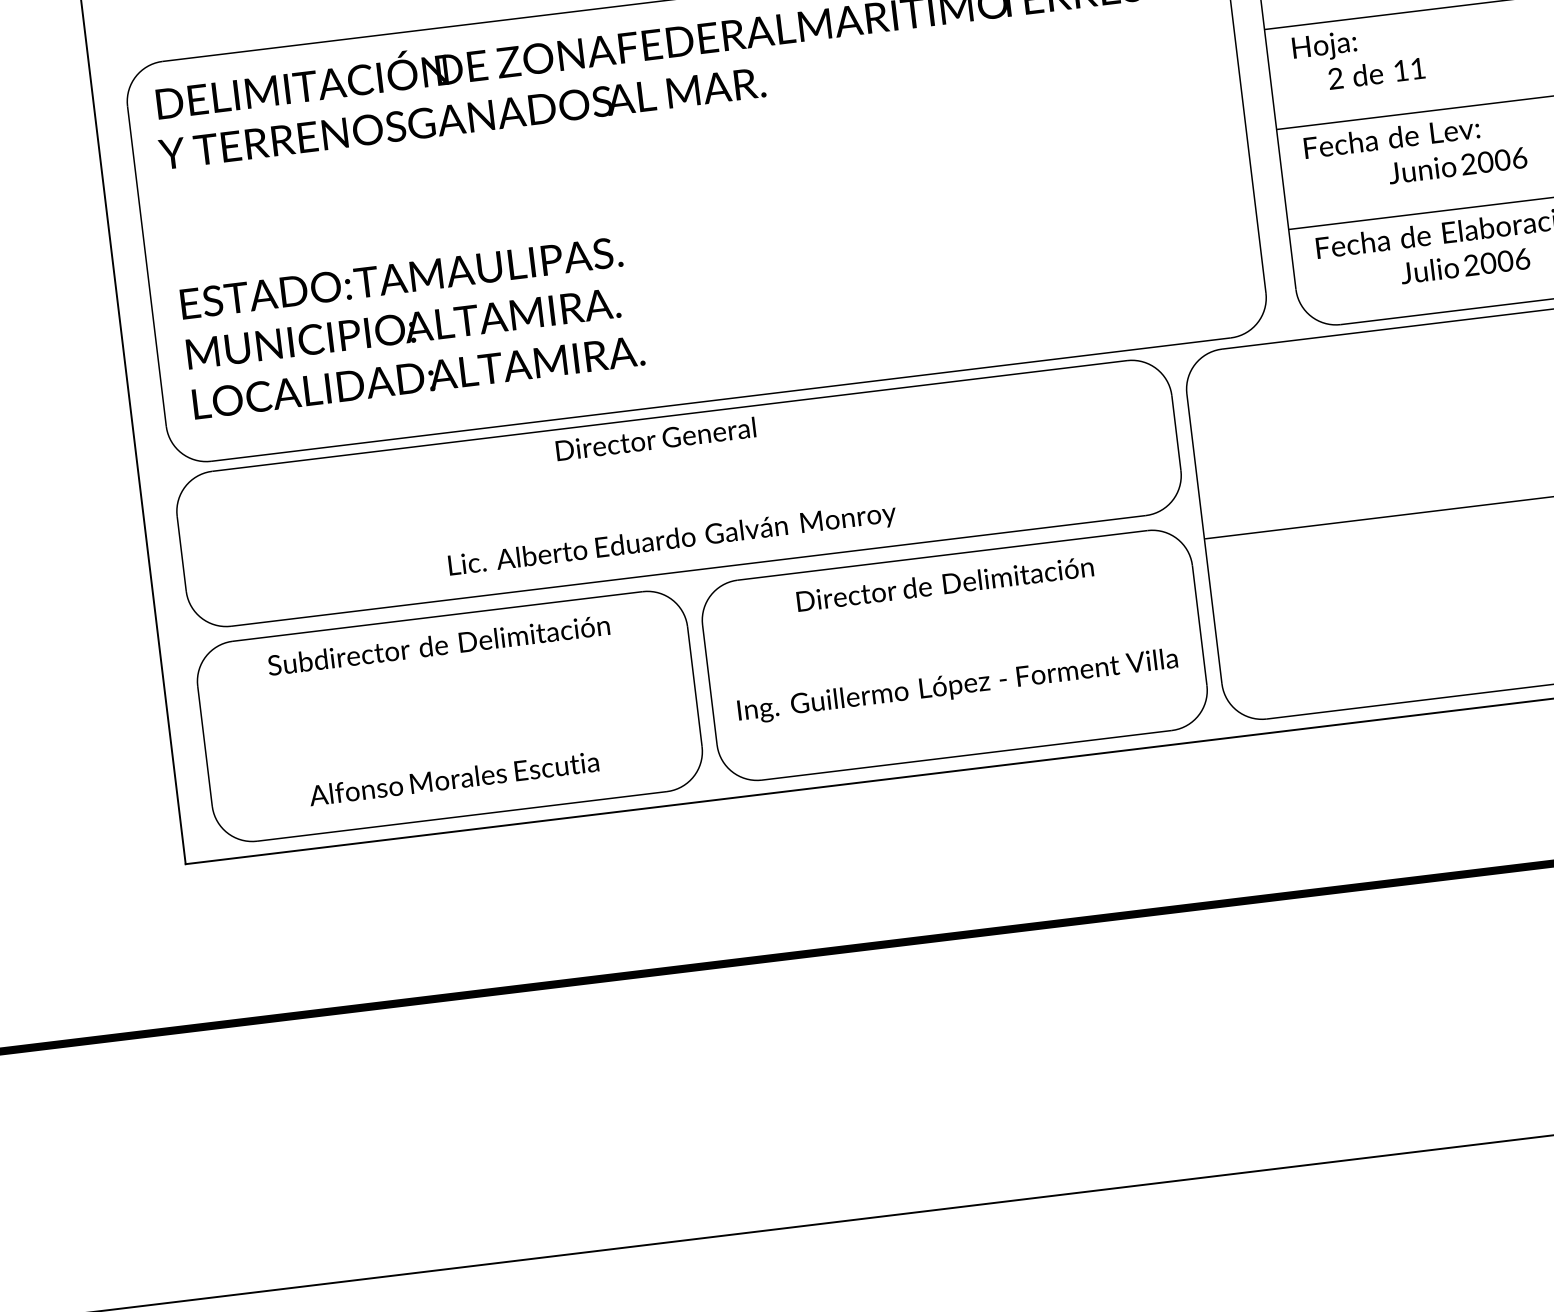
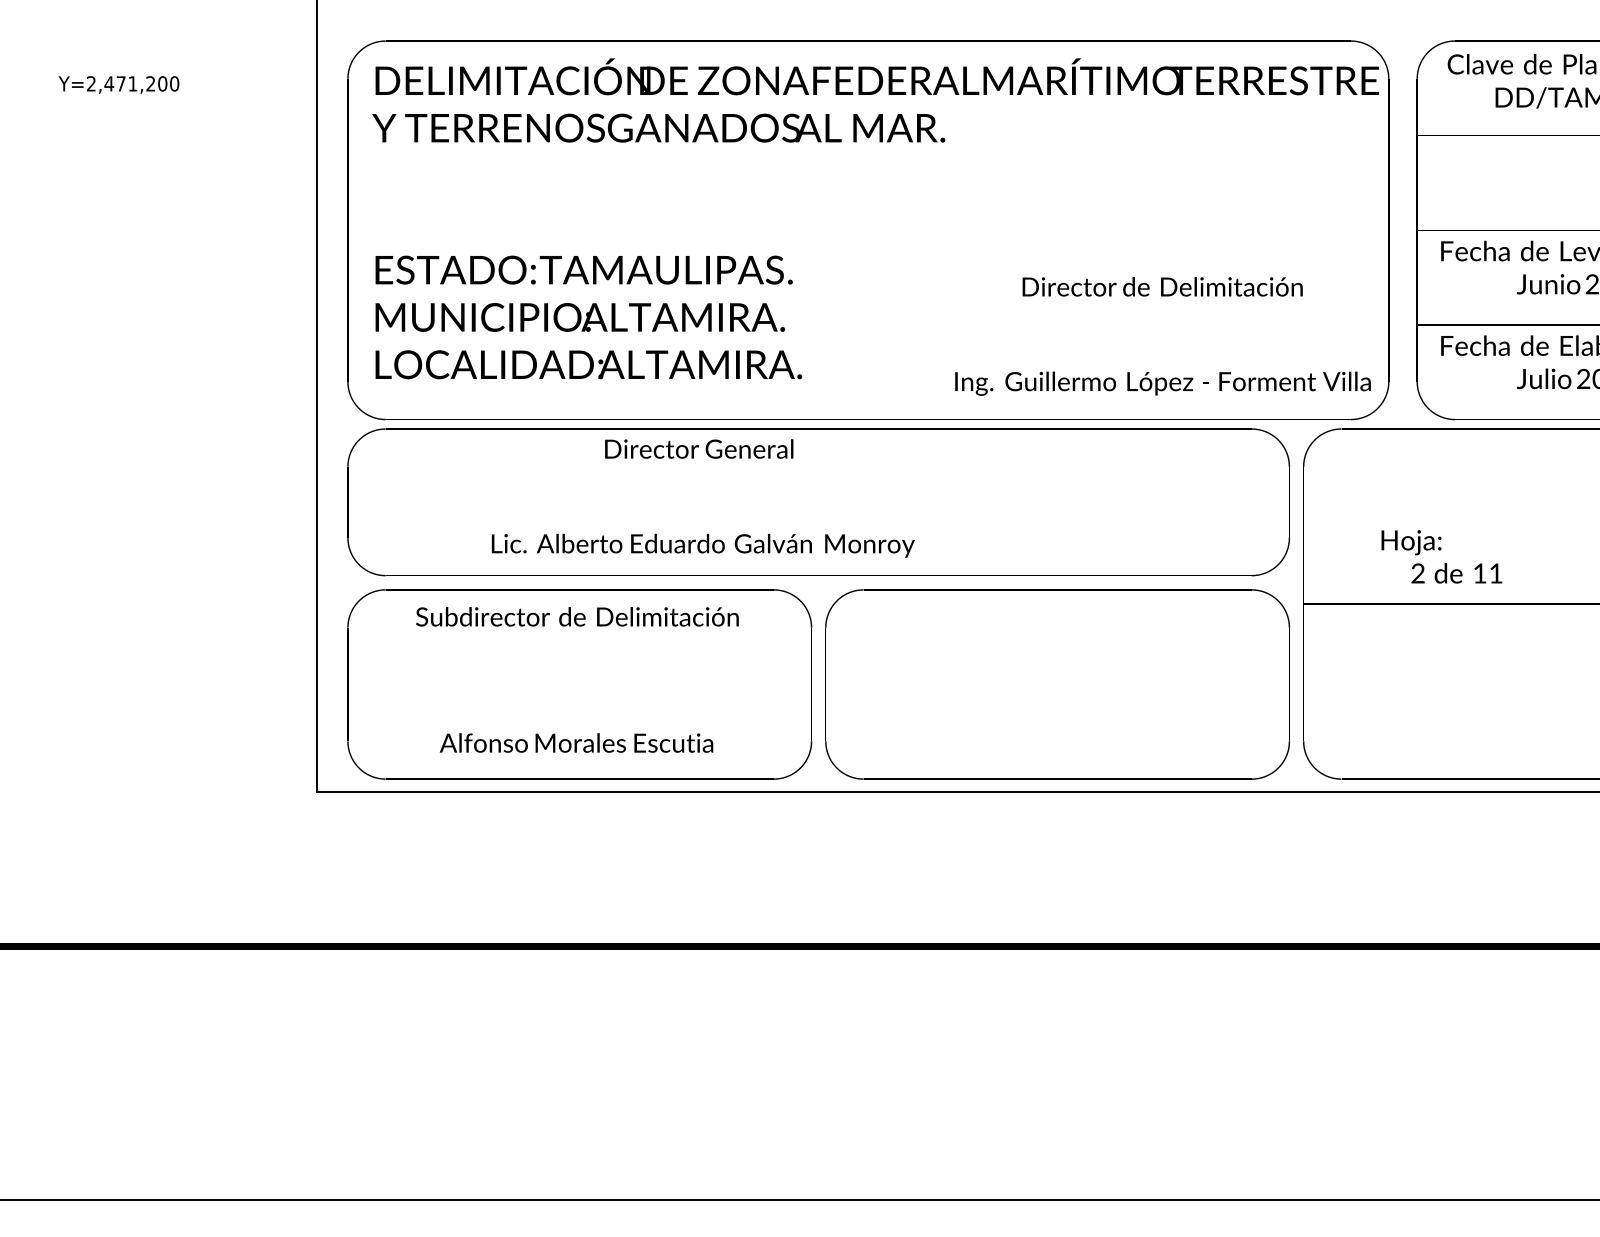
text: (1358, 57) -> (1441, 556), moved
text: (665, 490) -> (702, 498), moved
text: (951, 636) -> (1162, 336), moved

